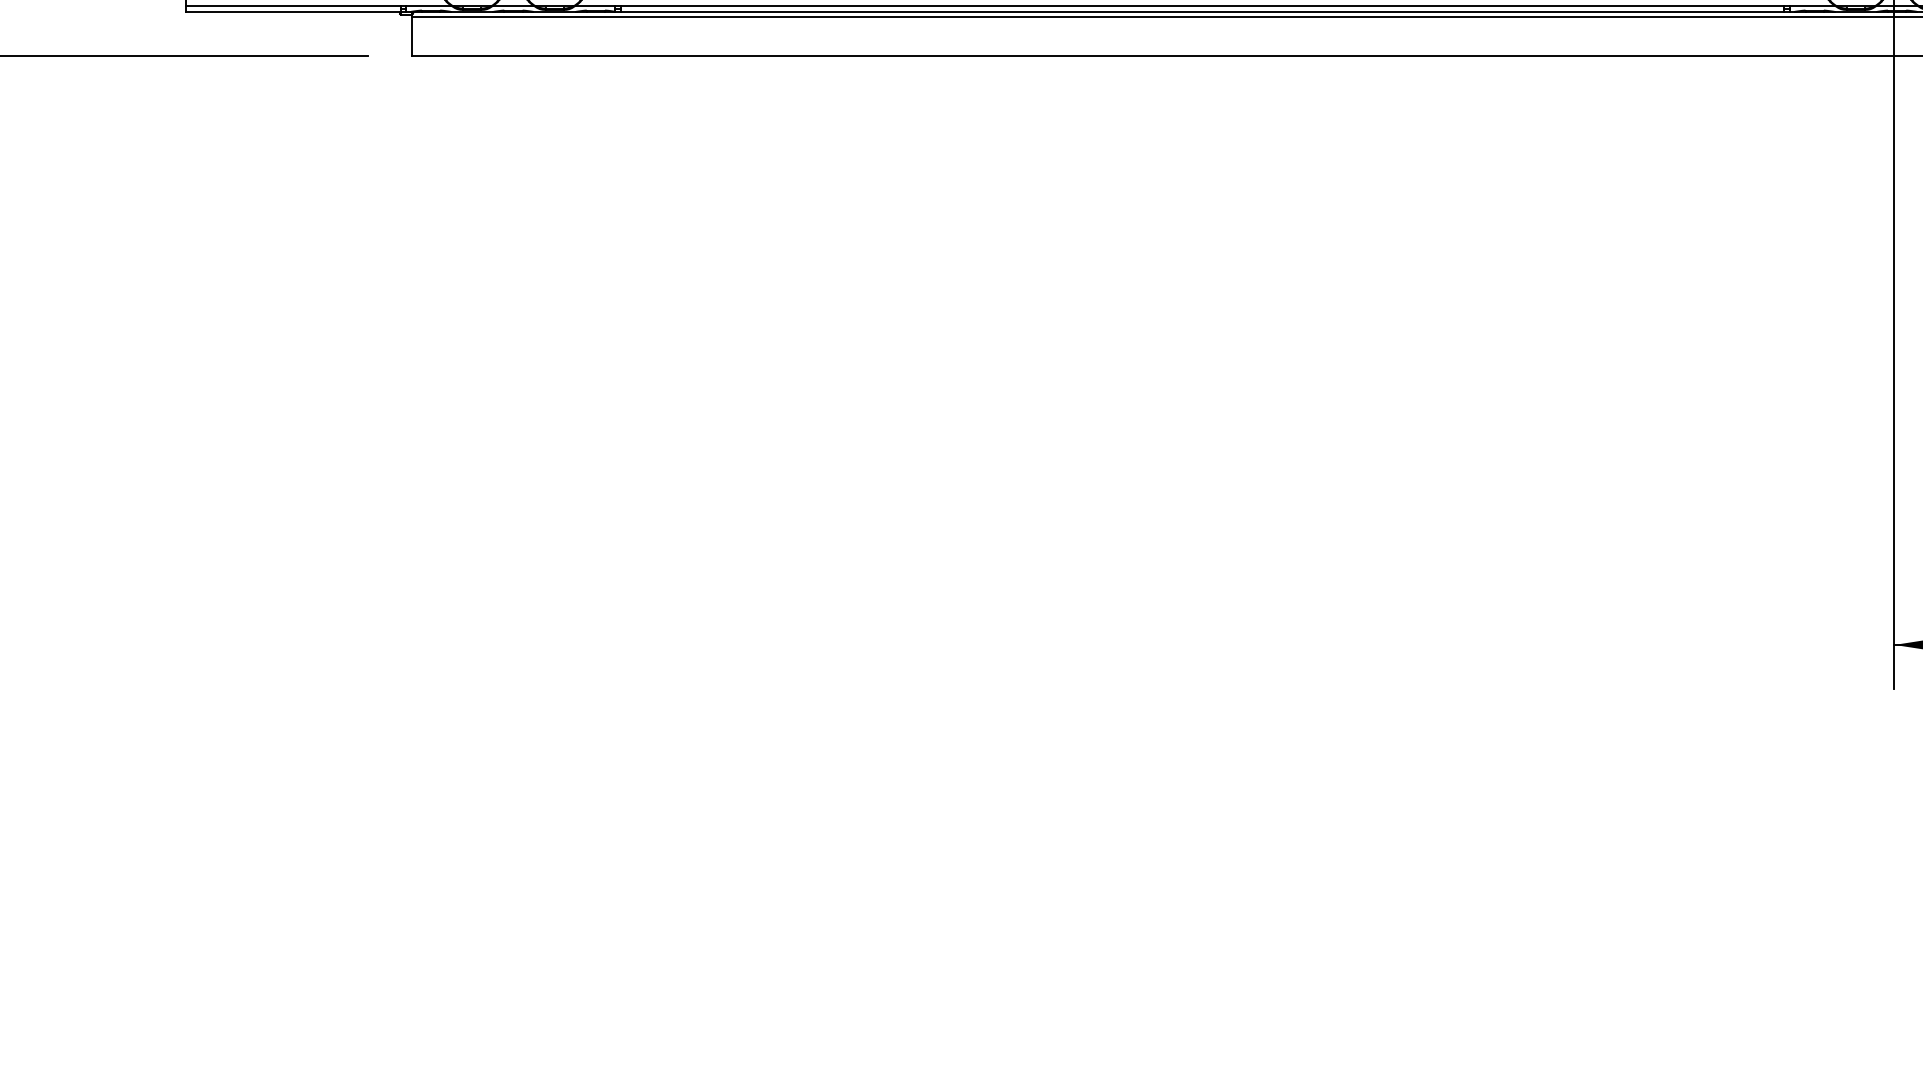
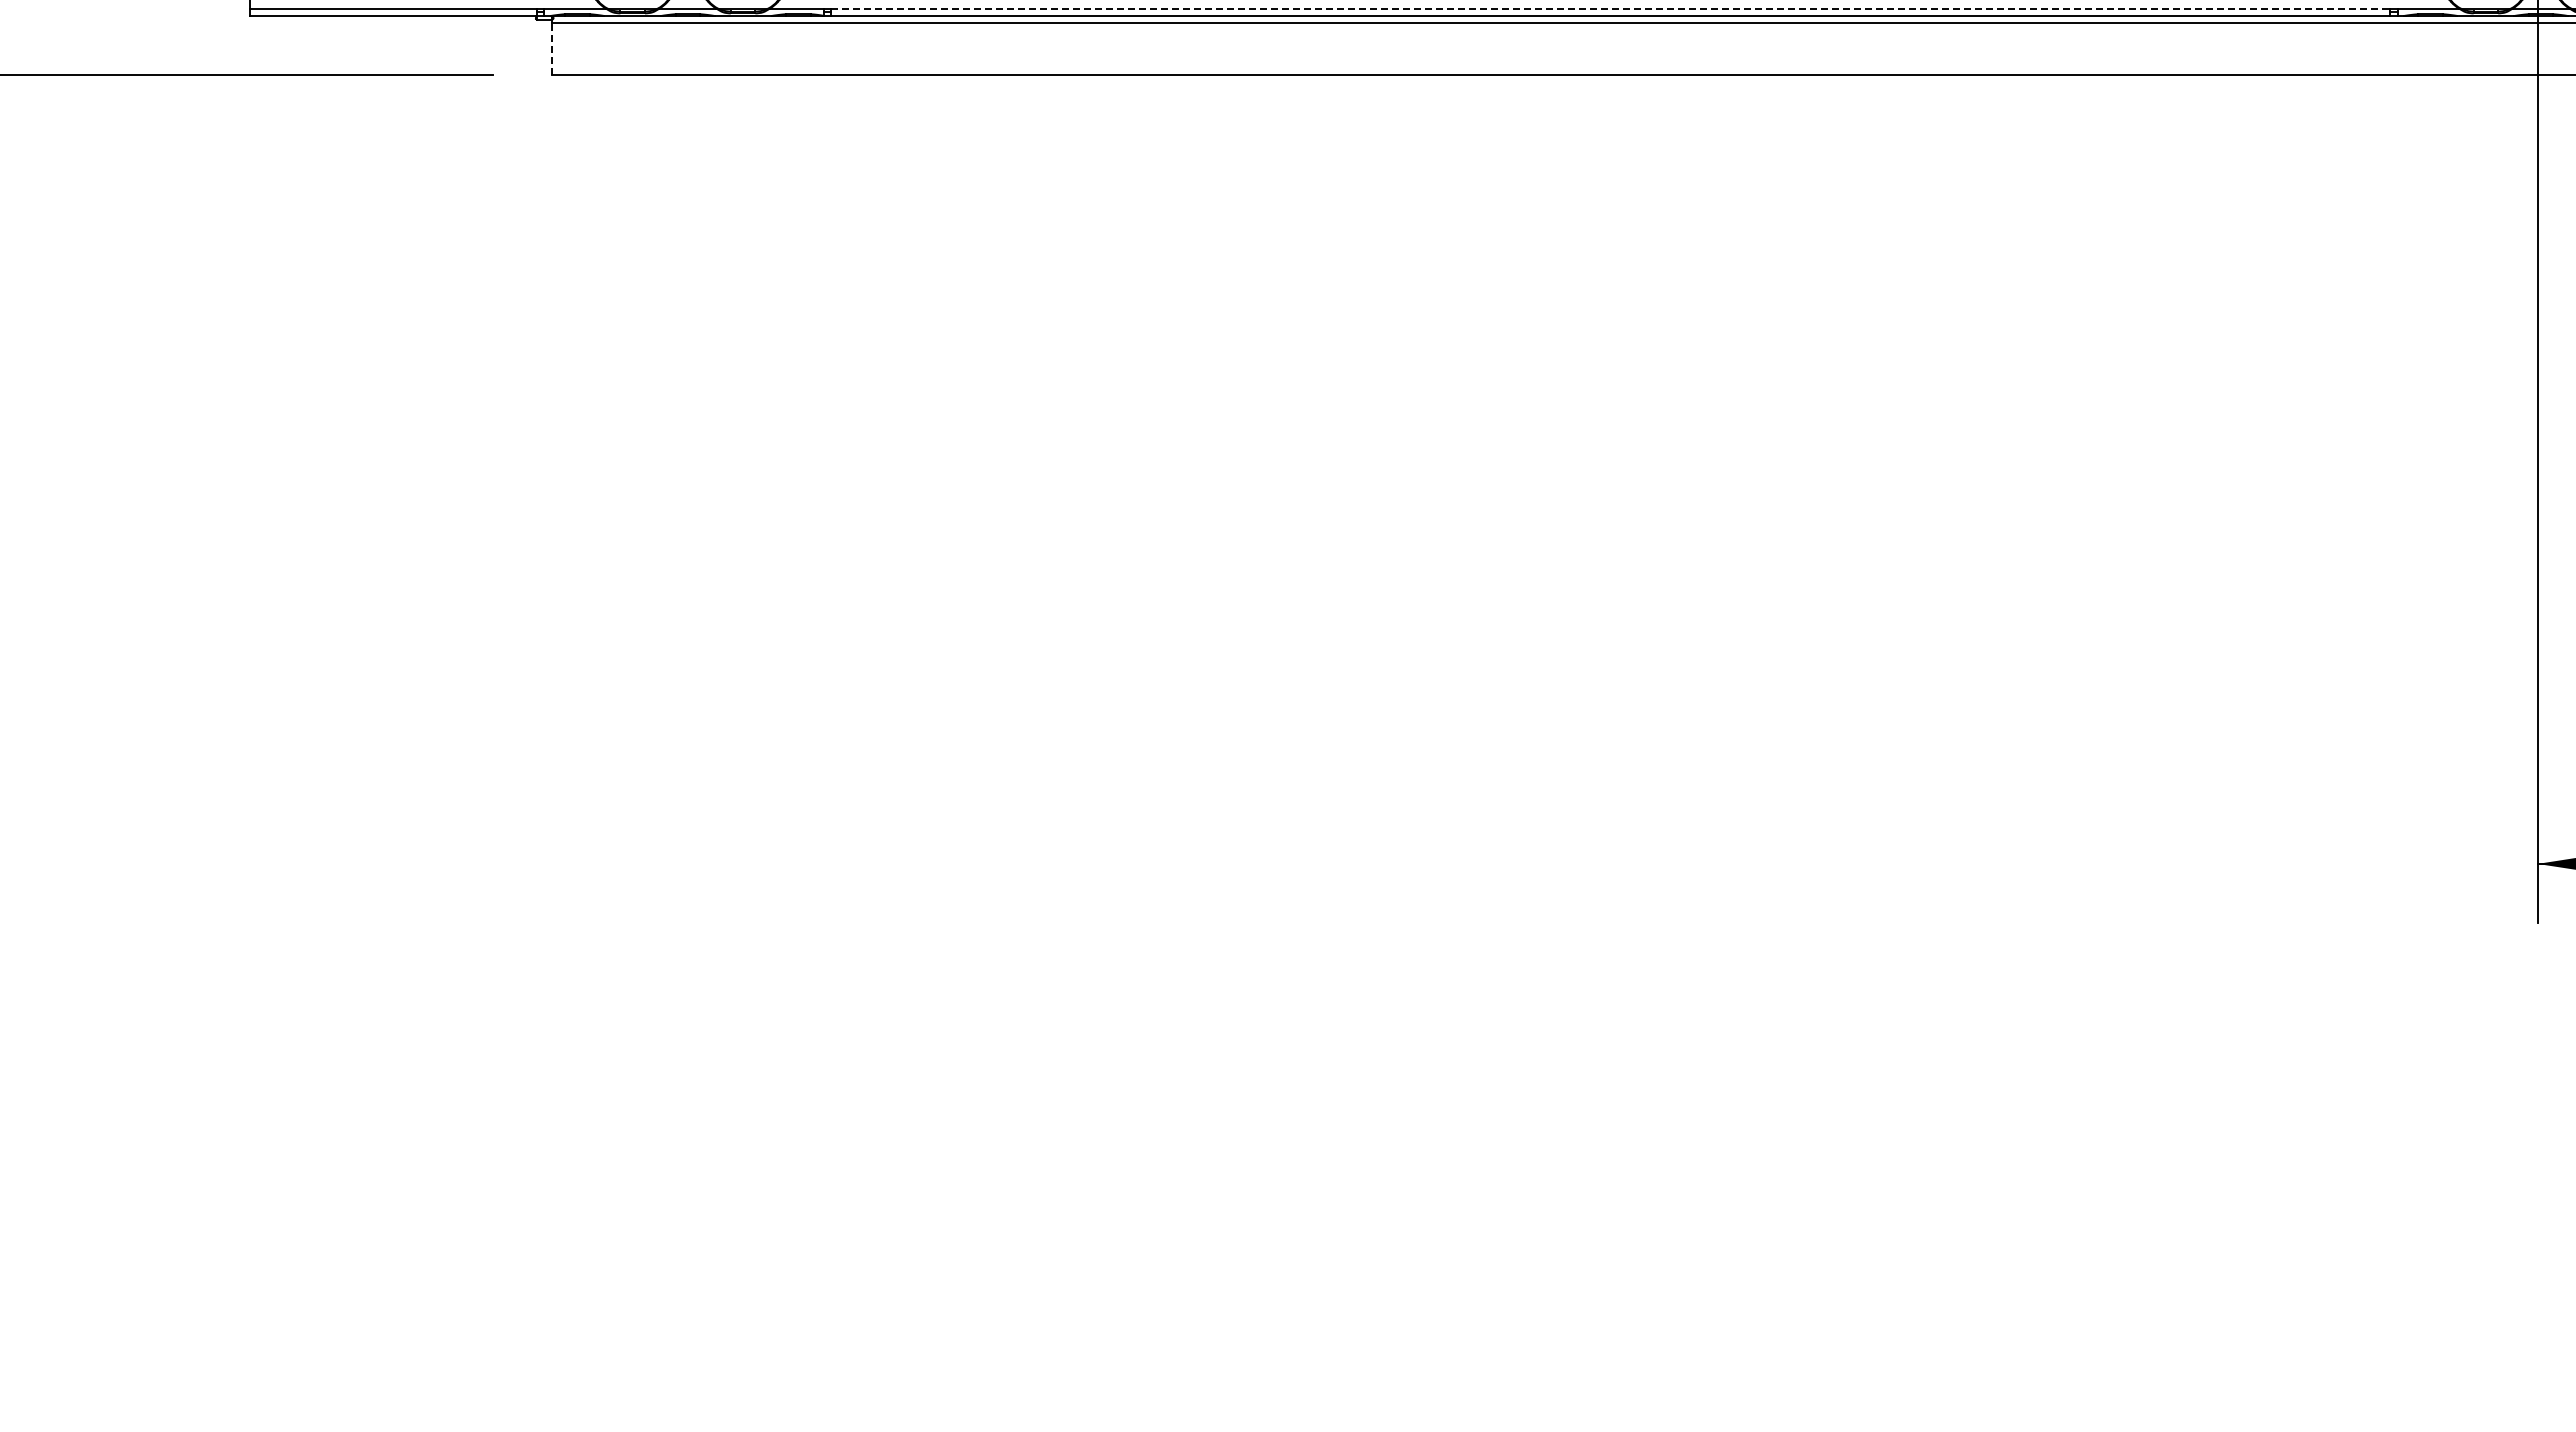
line: (1203, 6) -> (1611, 8), solid -> dashed
line: (412, 36) -> (552, 49), solid -> dashed

